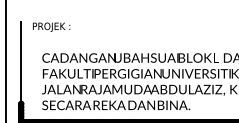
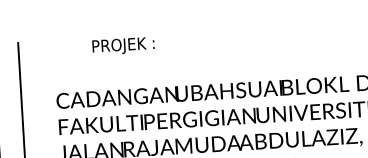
text: (51, 26) -> (123, 44), moved

